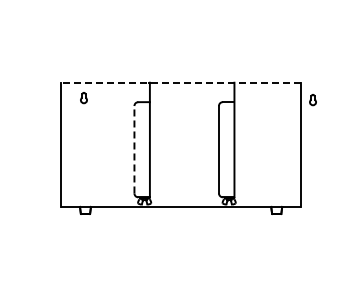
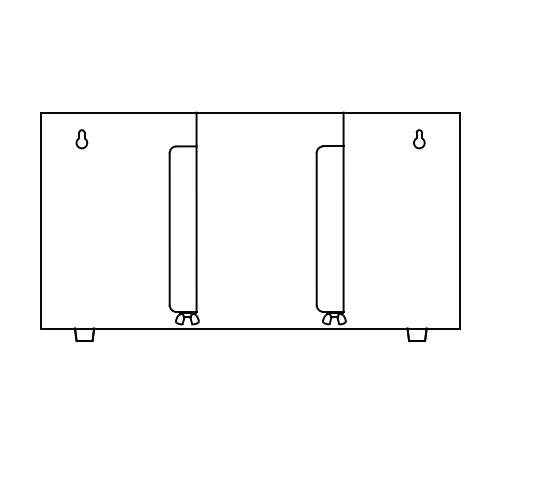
line: (180, 82) -> (249, 112), dashed -> solid
part: (312, 100) -> (418, 140), moved
line: (134, 149) -> (169, 228), dashed -> solid

